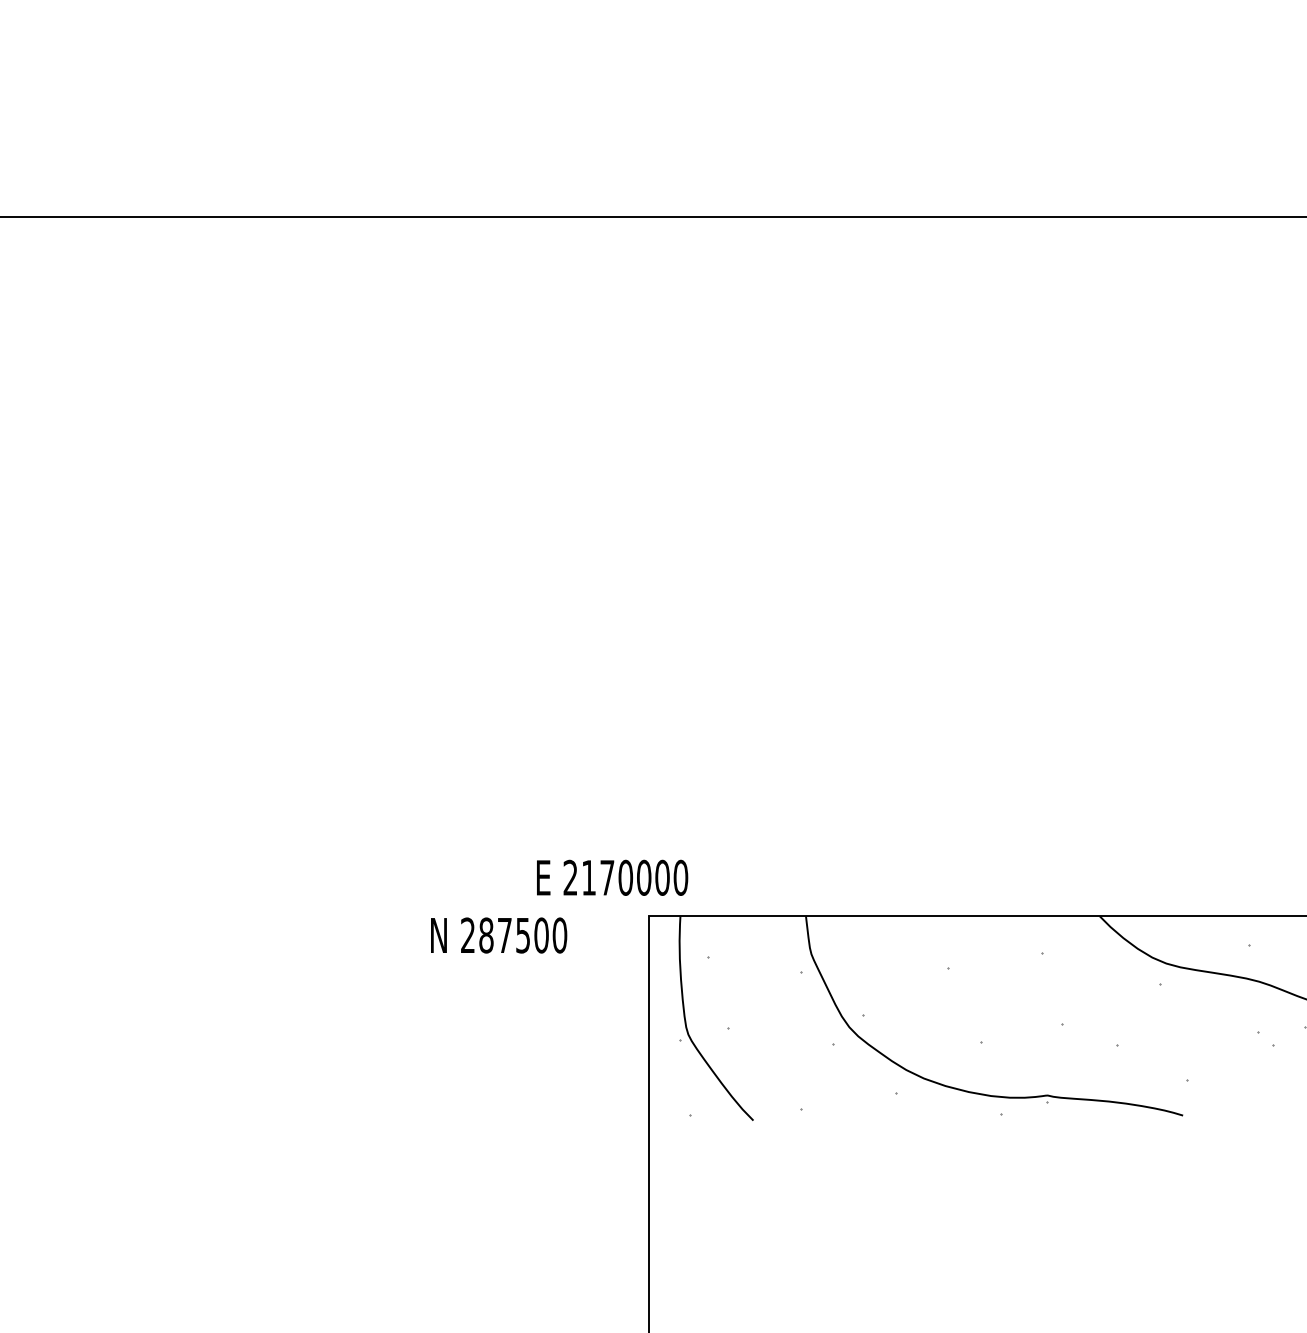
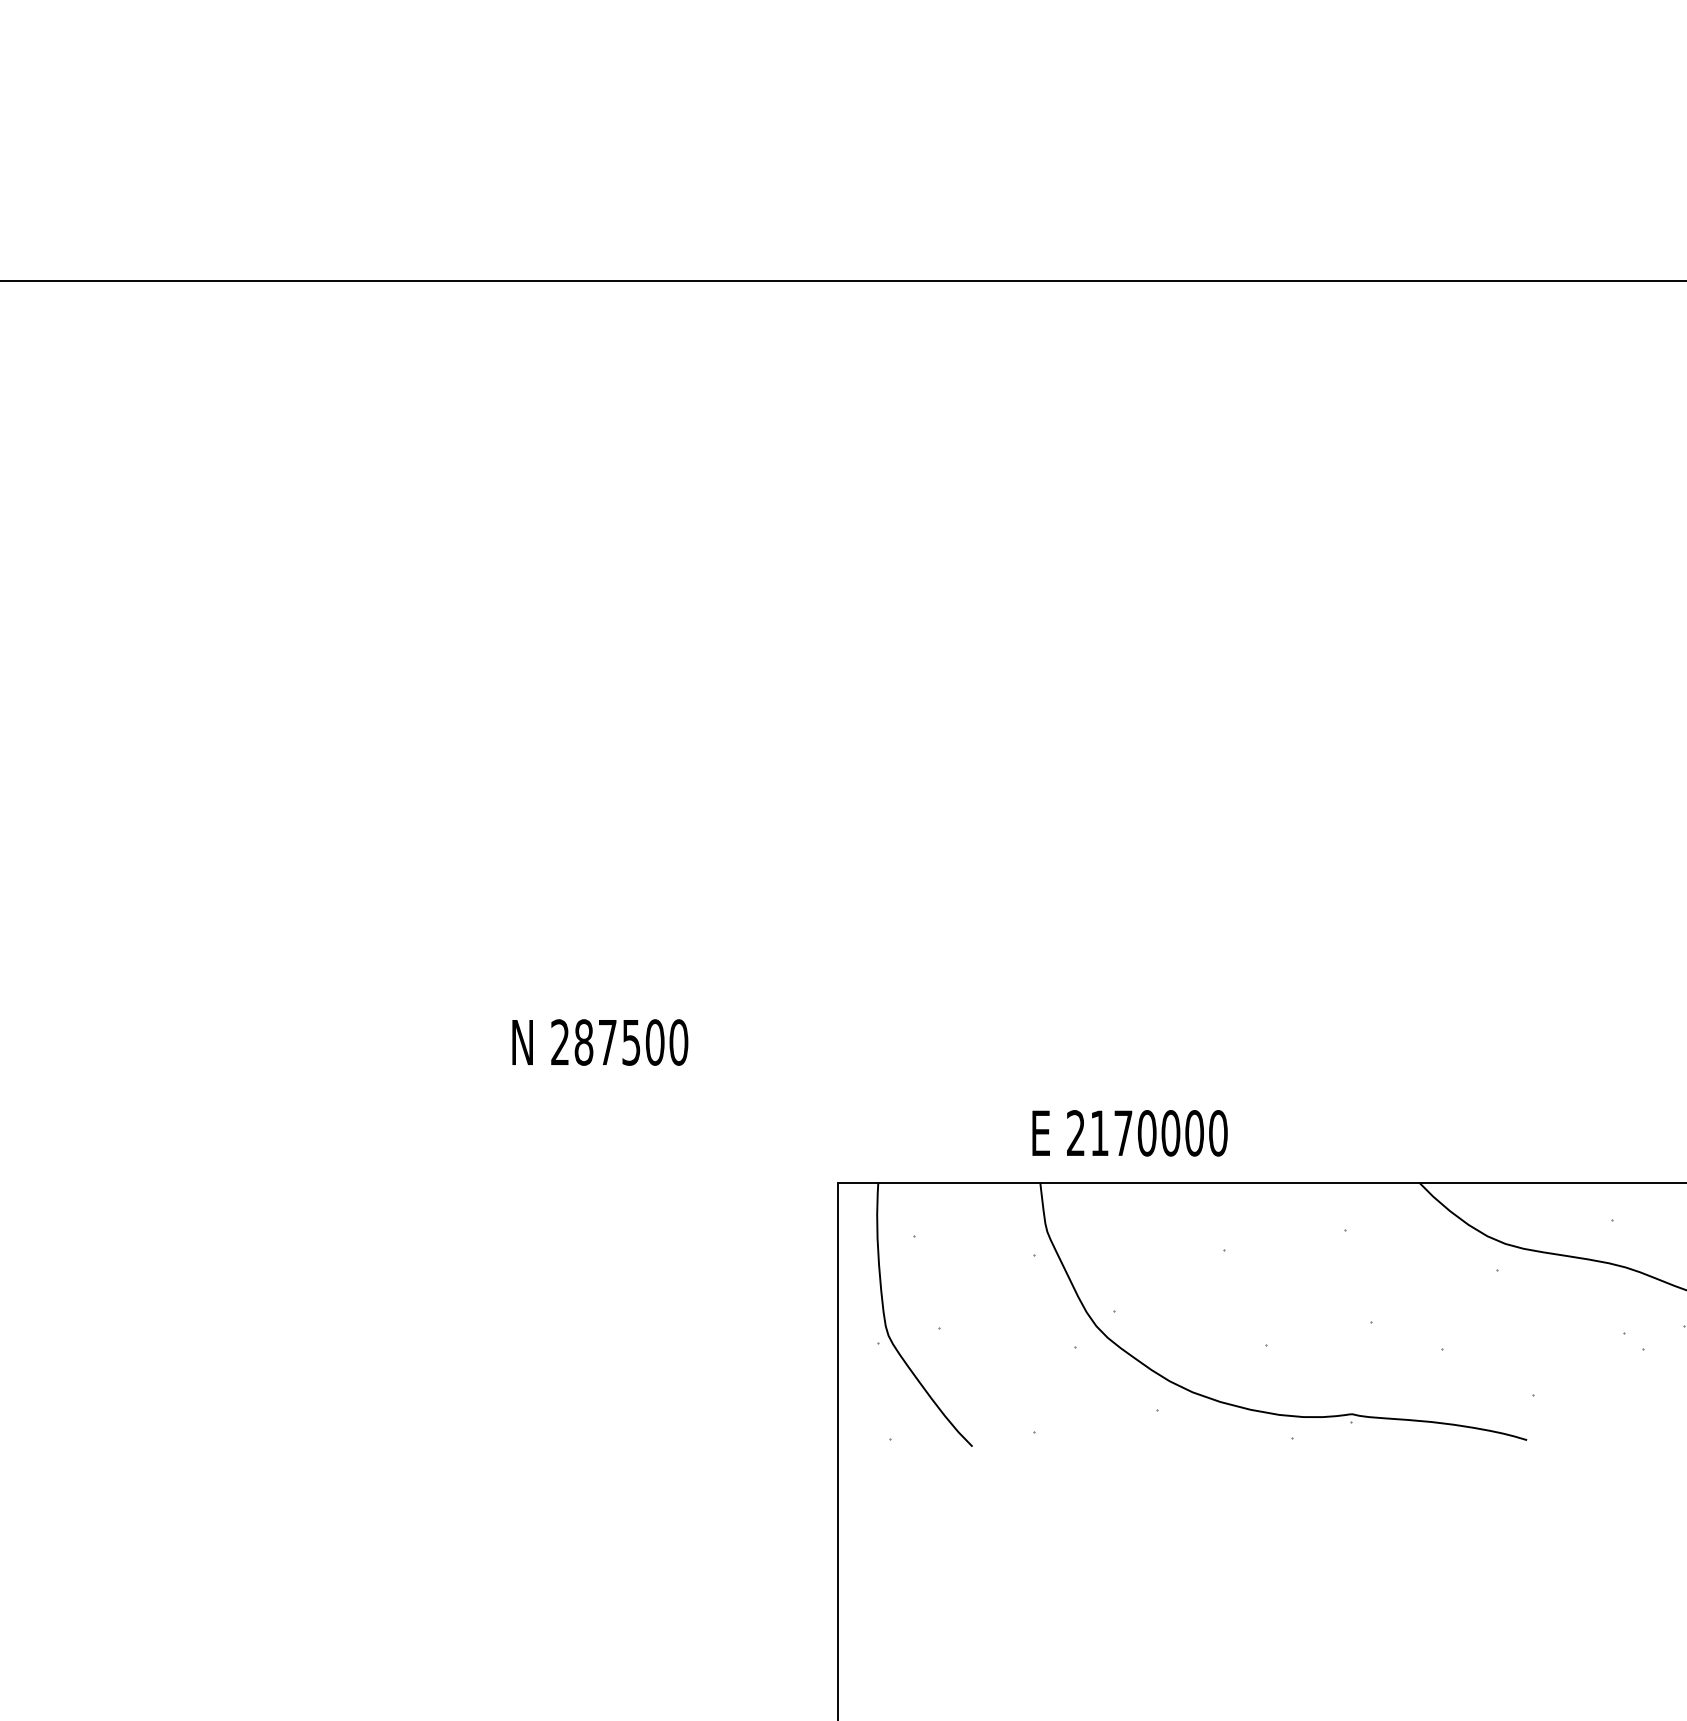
text: (612, 877) -> (1130, 1132), moved
text: (499, 935) -> (600, 1042), moved

